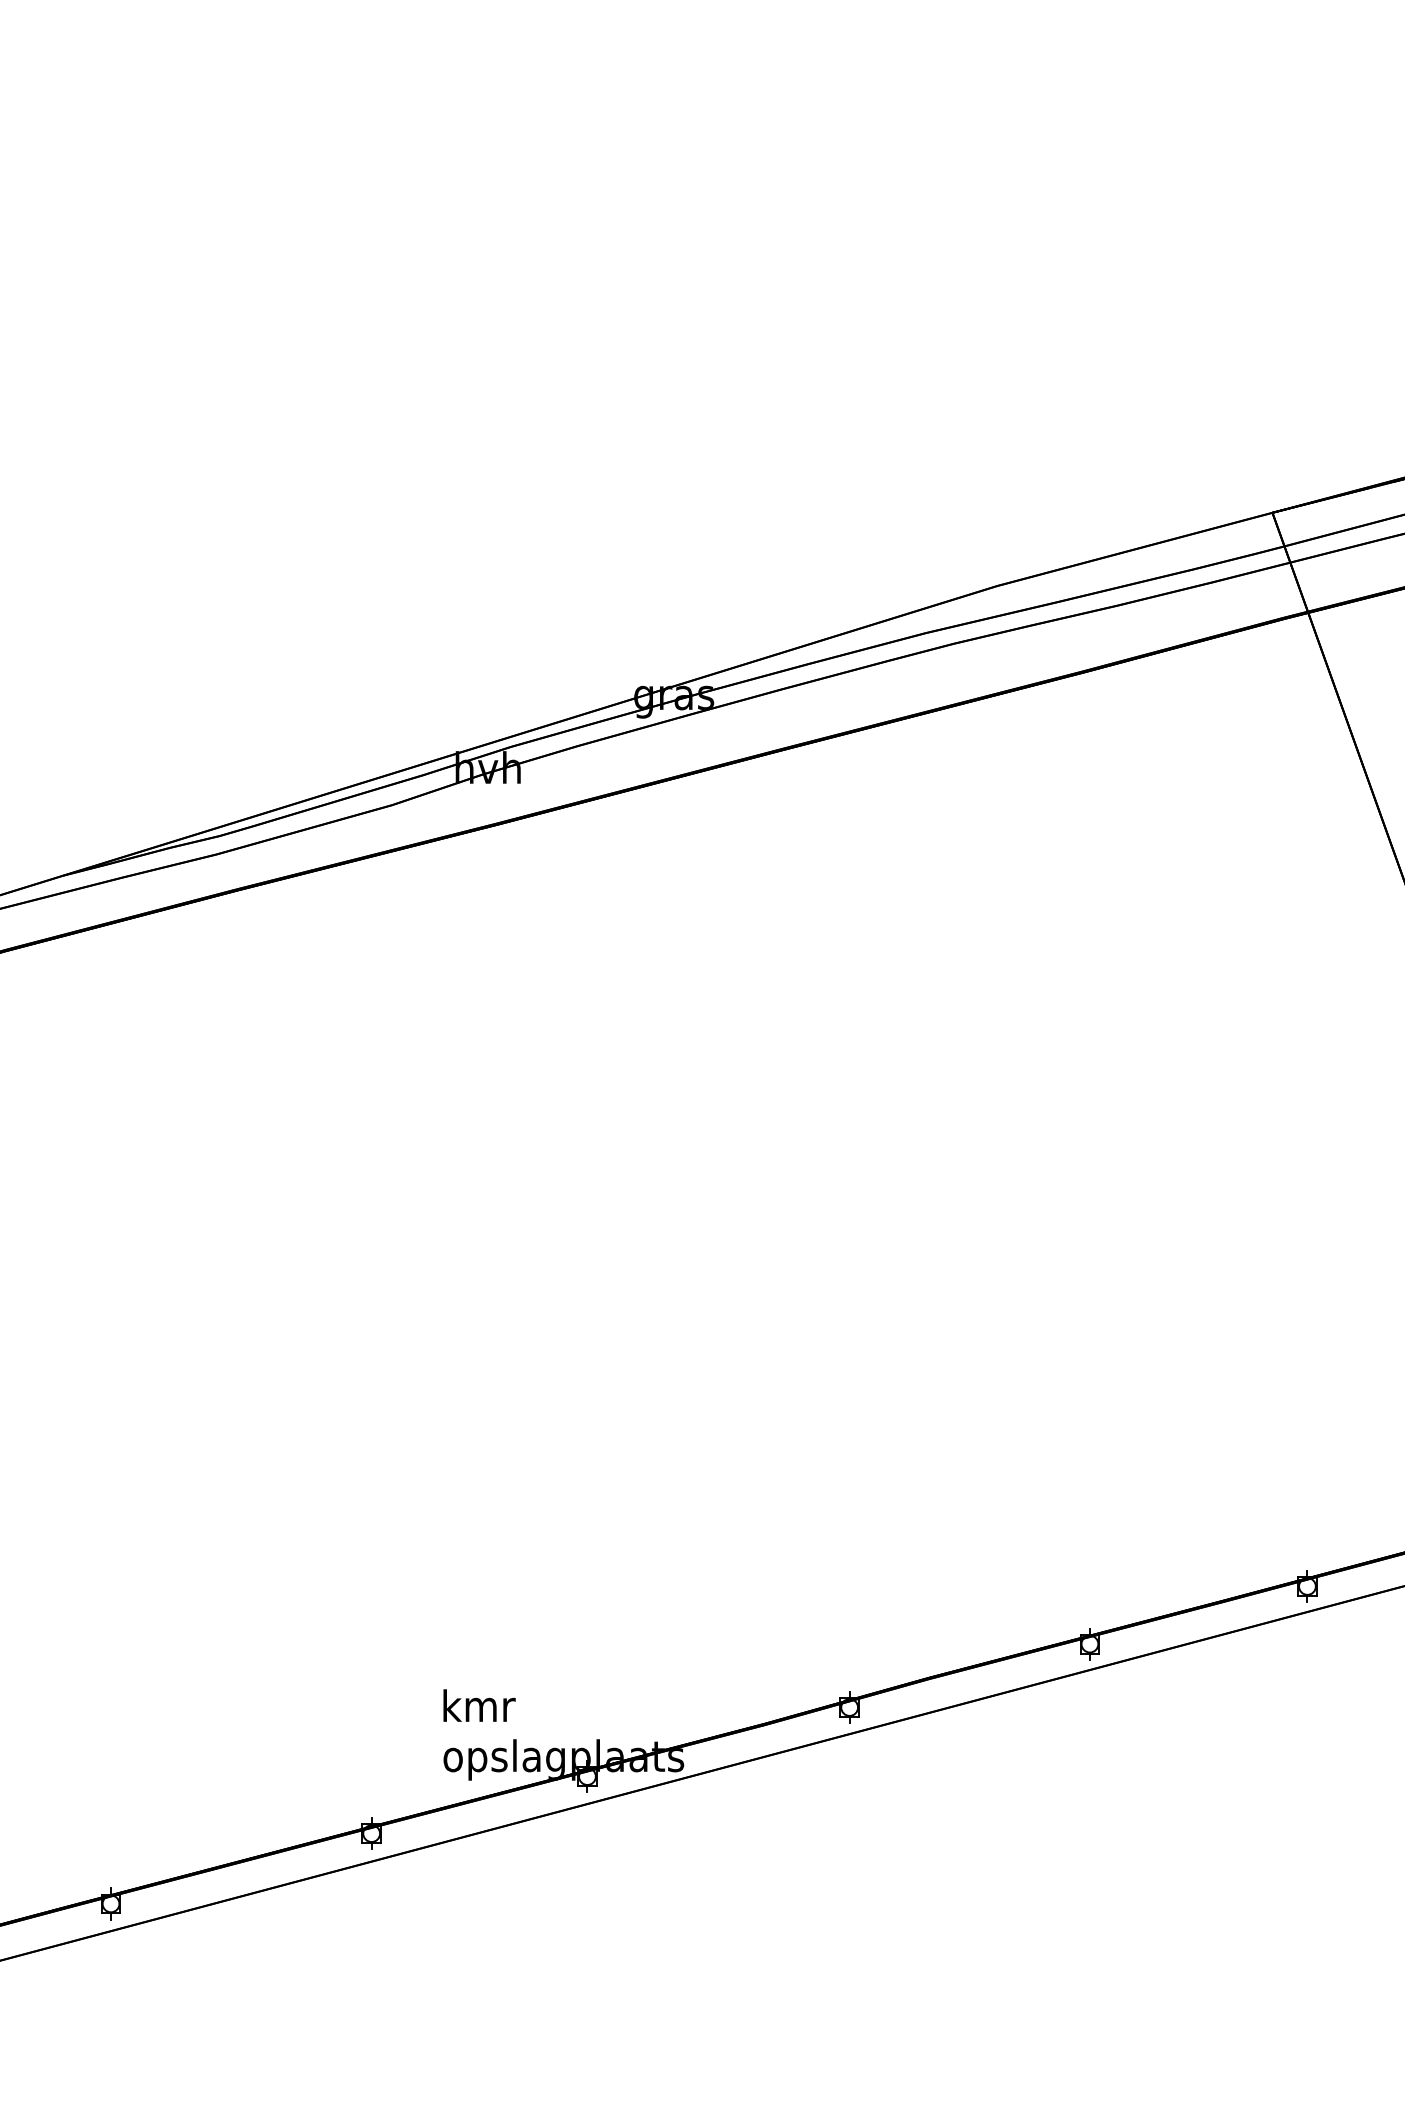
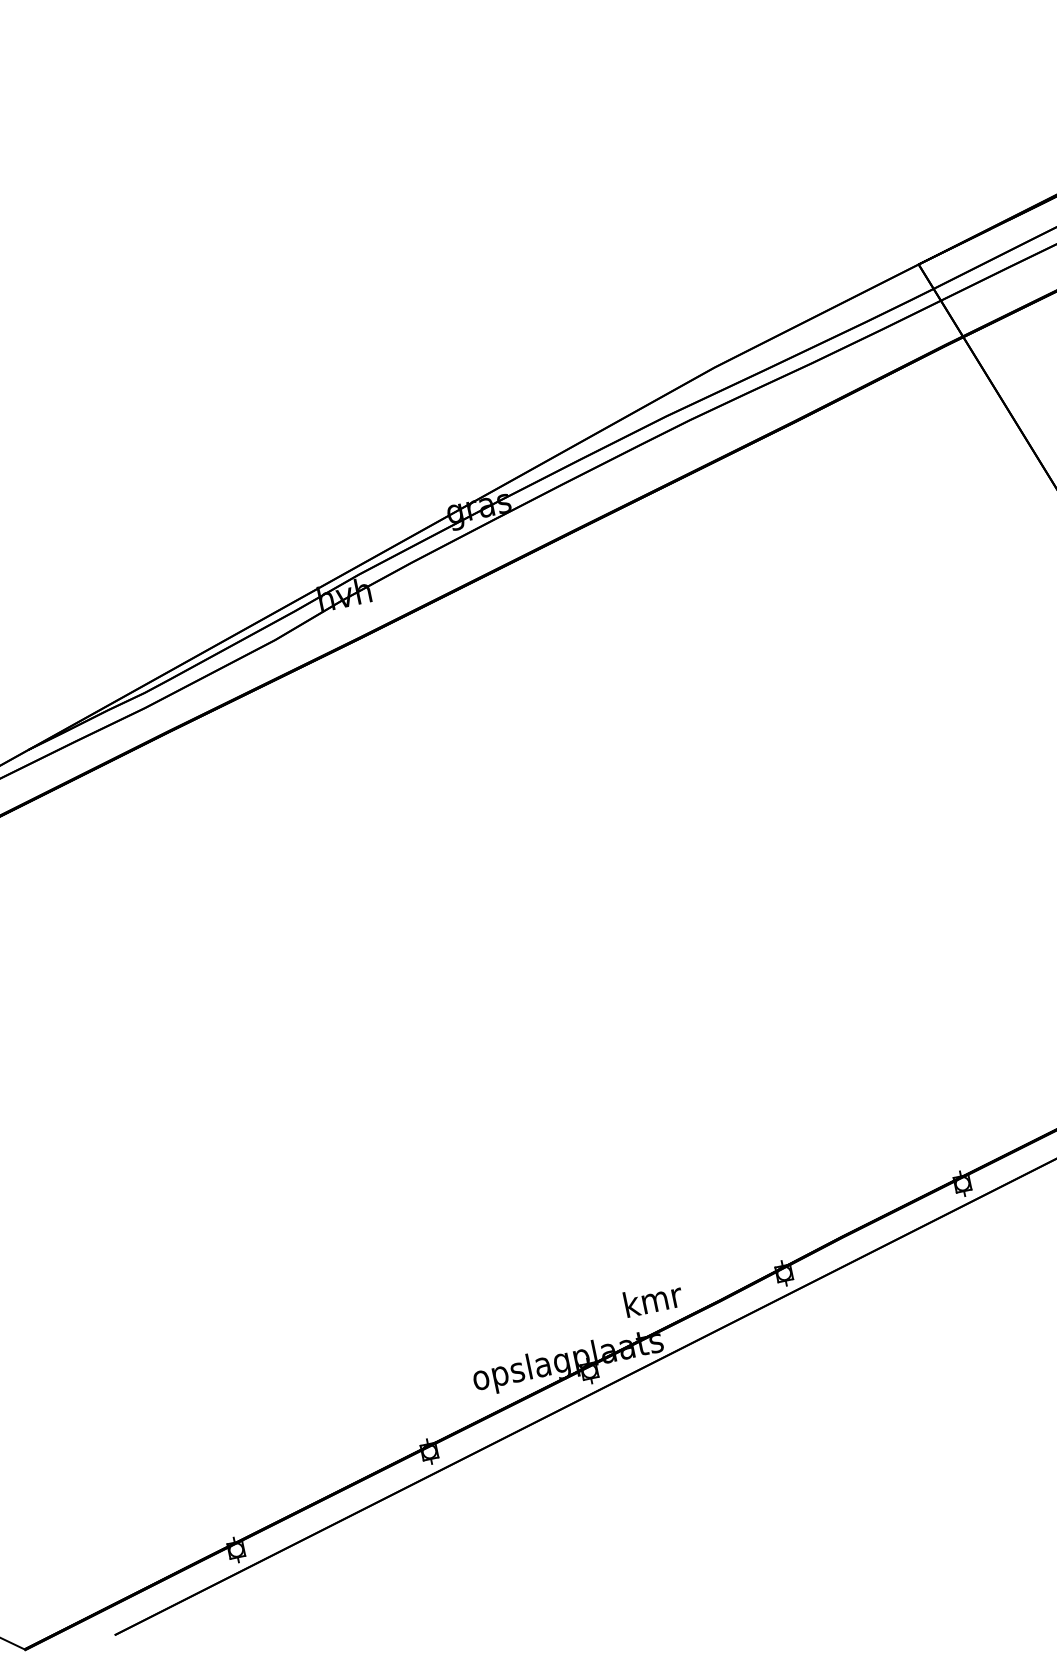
text: (479, 1705) -> (653, 1299), moved

